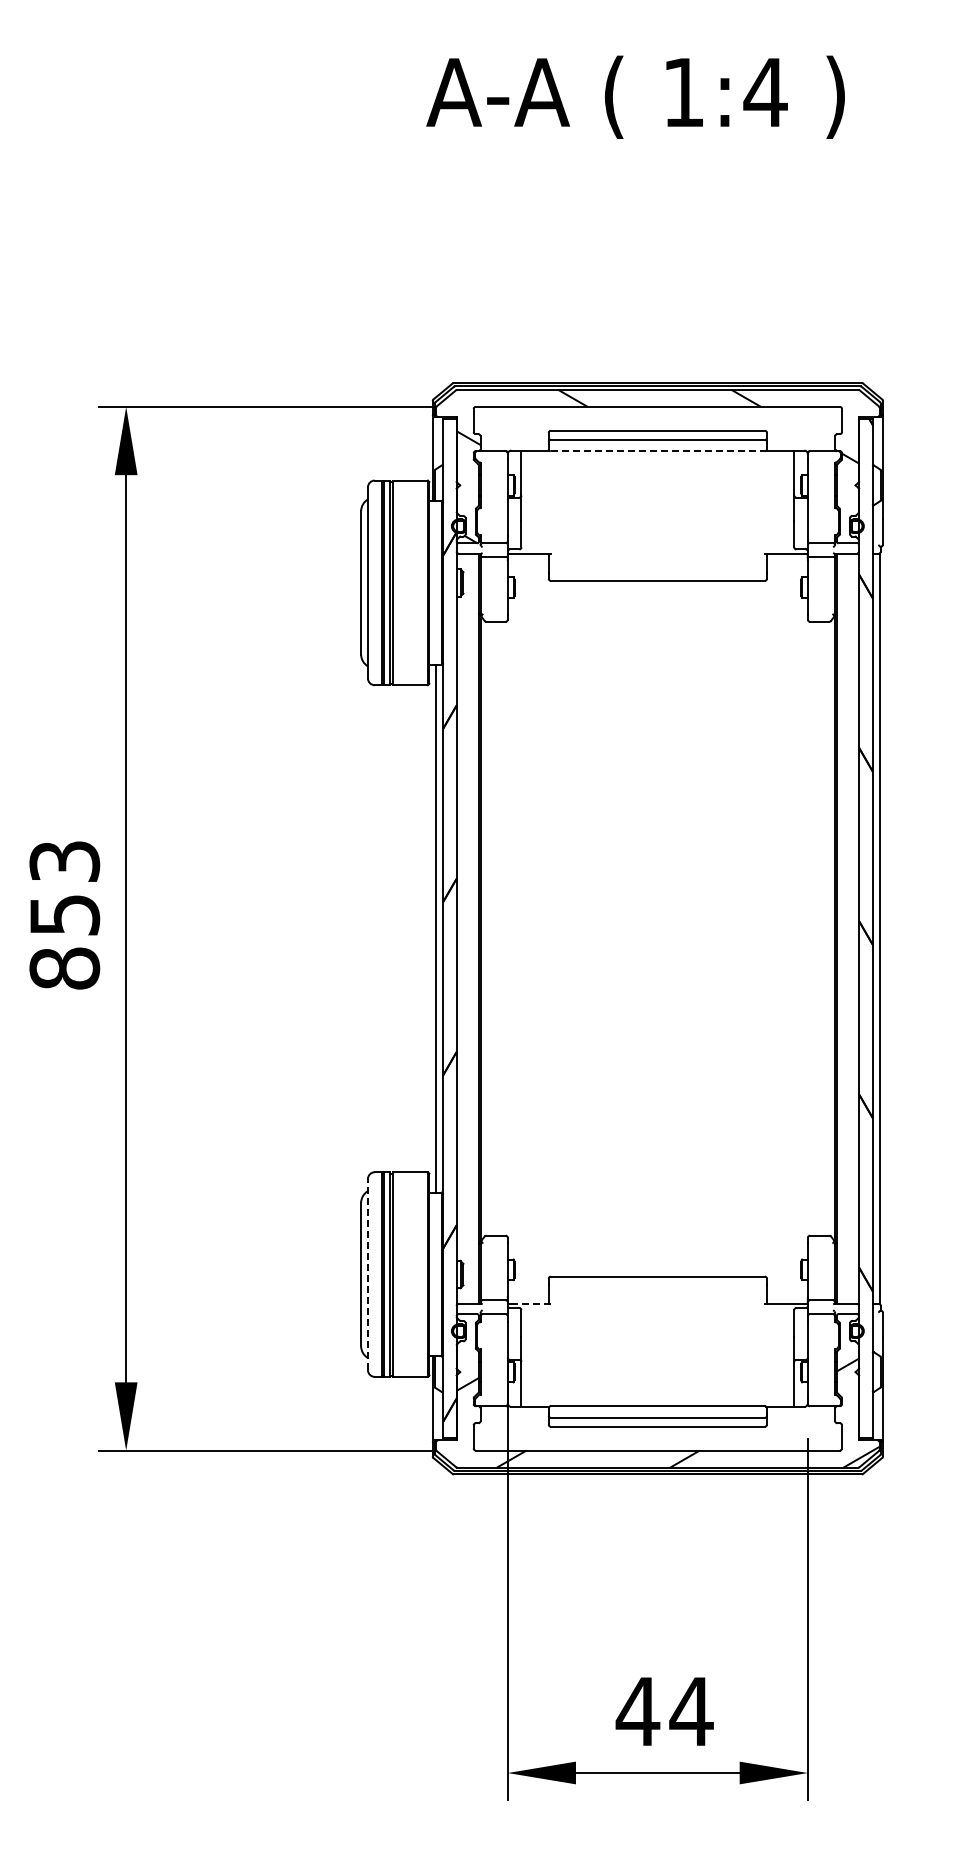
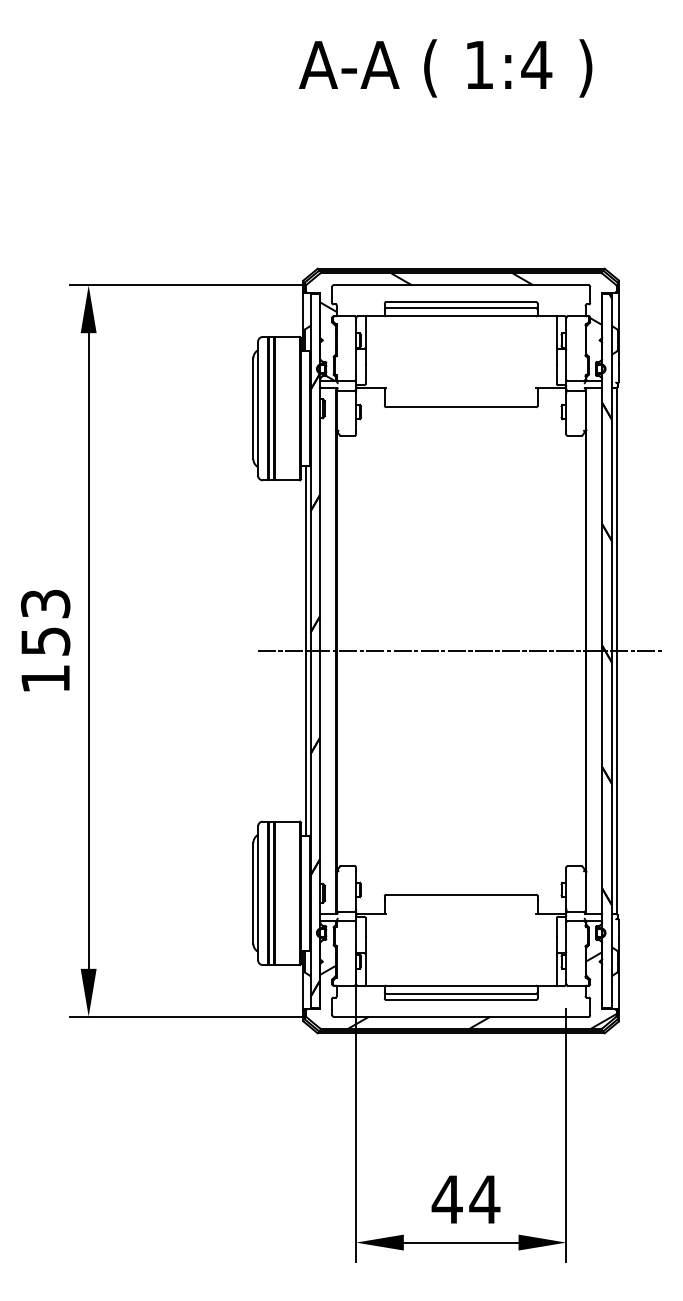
line: (658, 451) -> (461, 316), dashed -> solid
line: (657, 928) -> (460, 650), added
text: (64, 968) -> (45, 678), 853 -> 153
line: (367, 1274) -> (257, 893), dashed -> solid
line: (530, 1303) -> (371, 913), dashed -> solid

